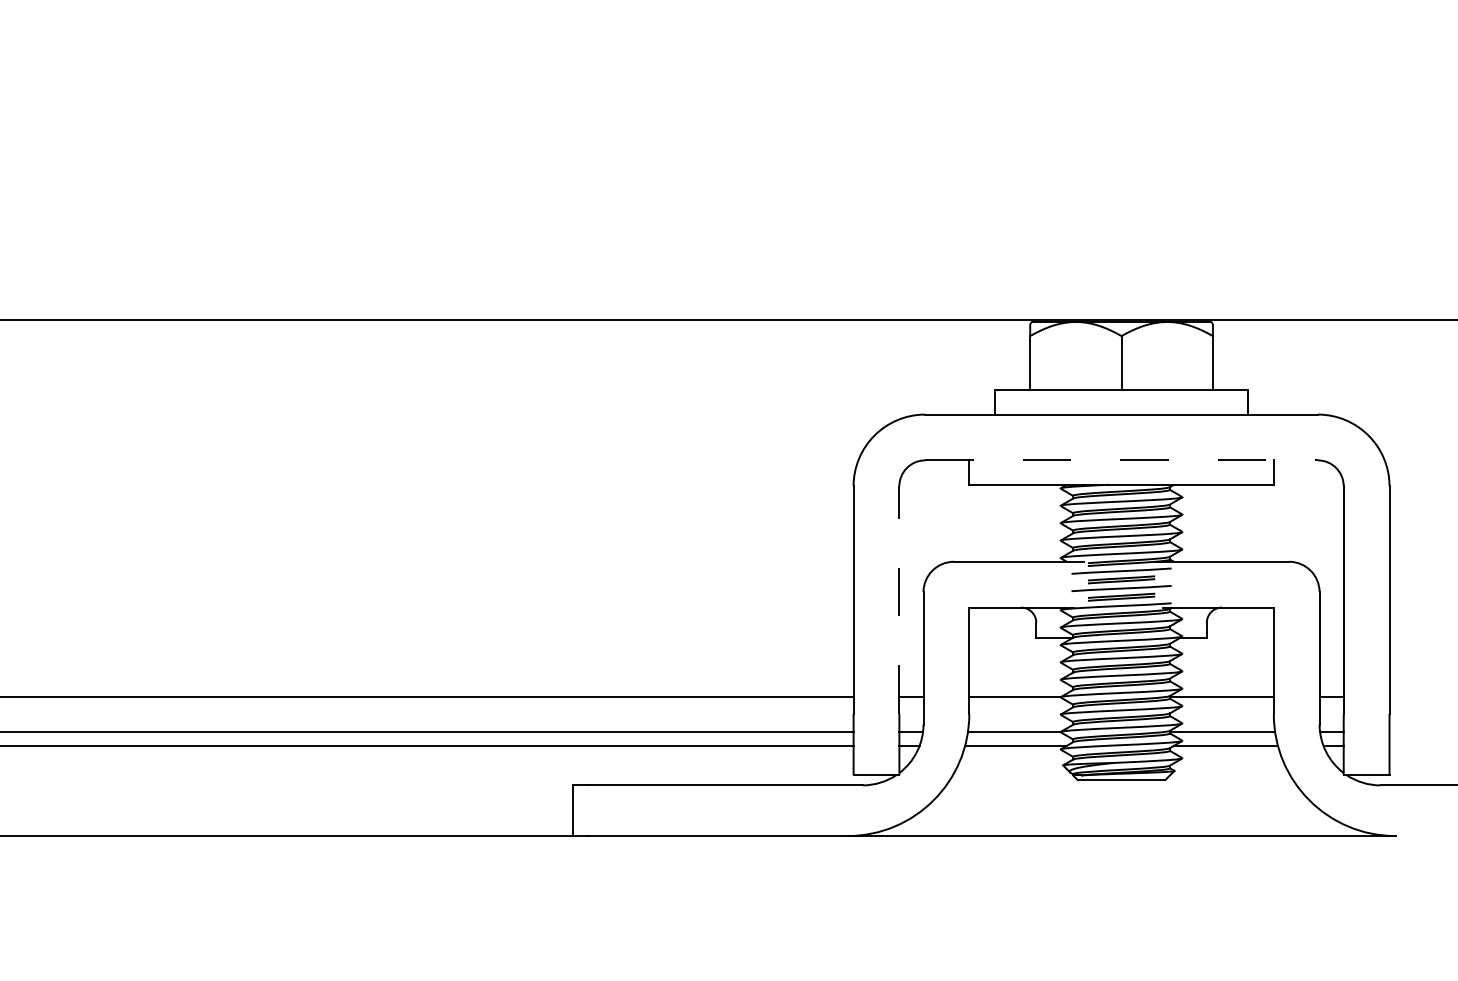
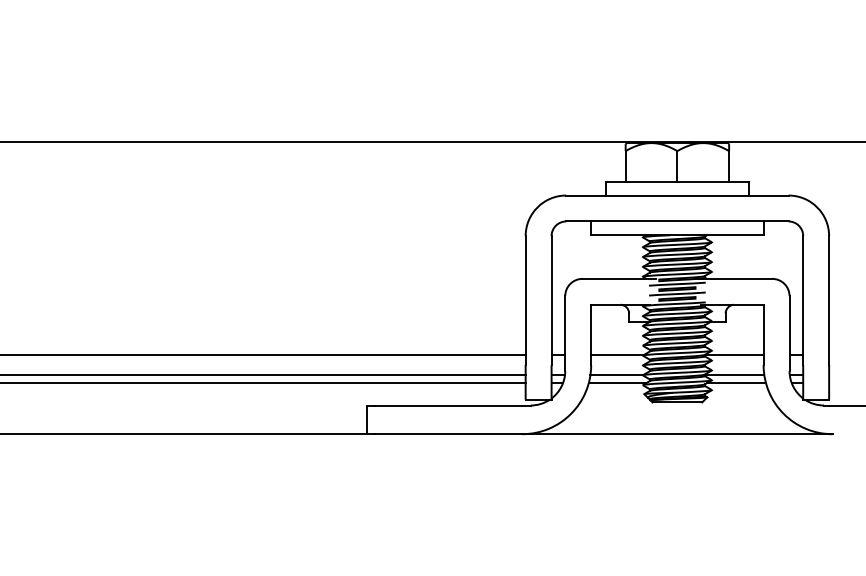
line: (1121, 460) -> (677, 221), dashed -> solid
line: (899, 599) -> (551, 300), dashed -> solid

